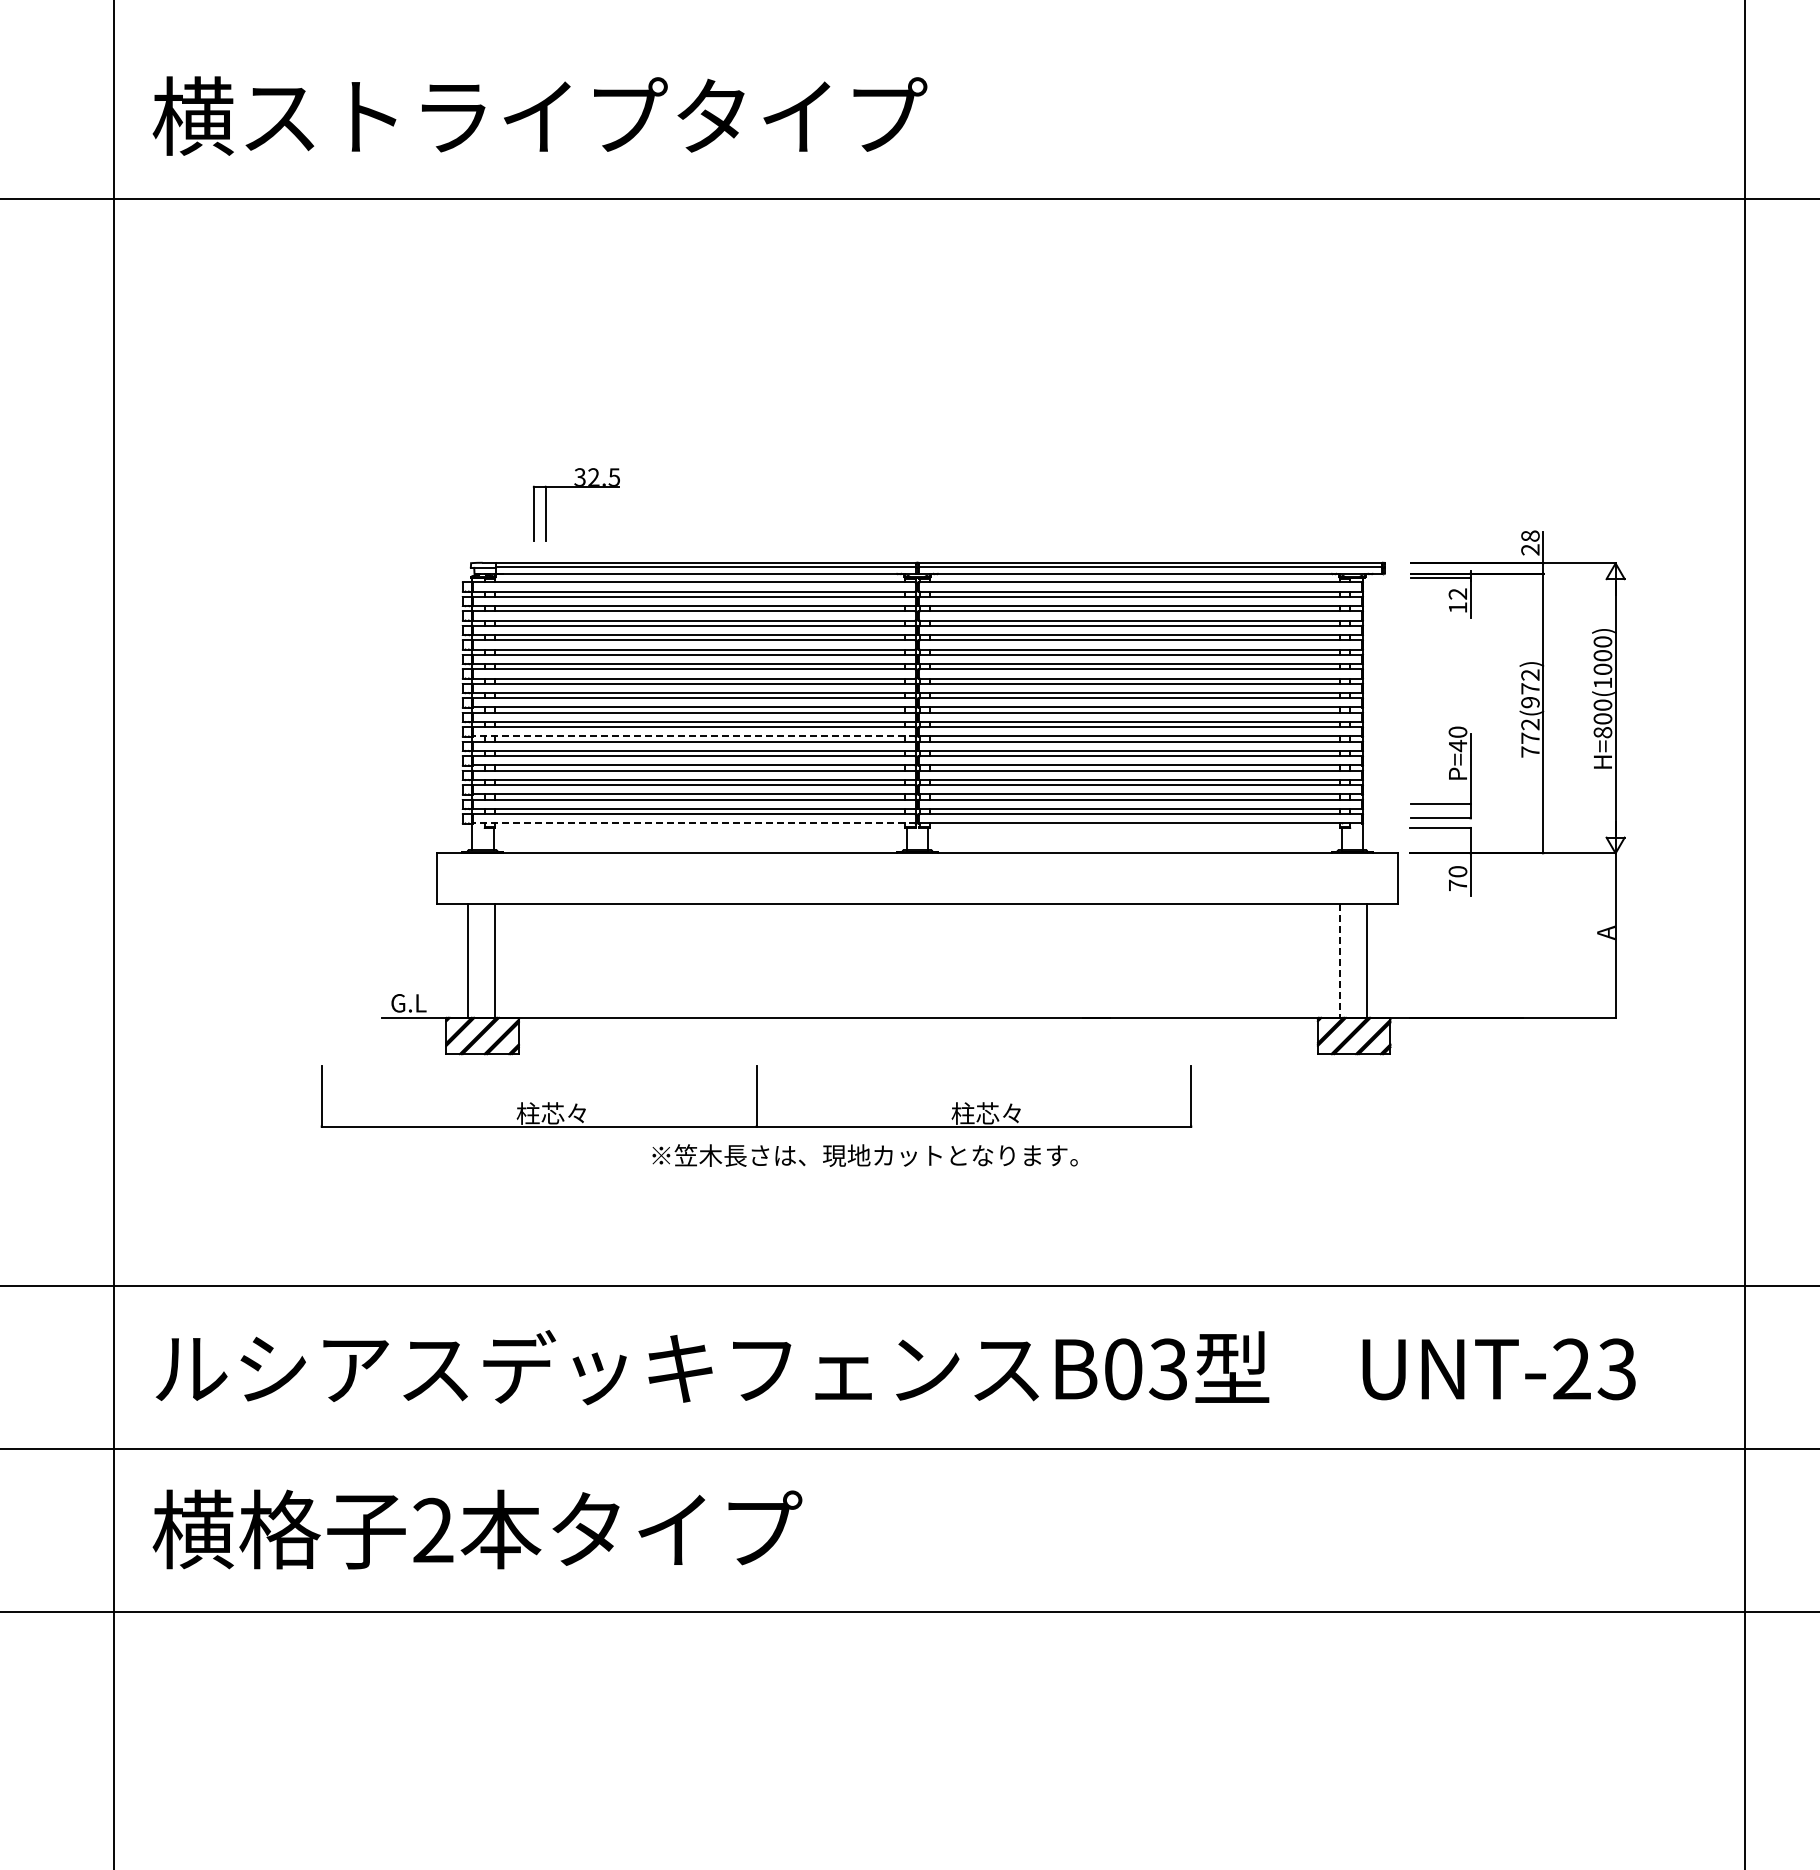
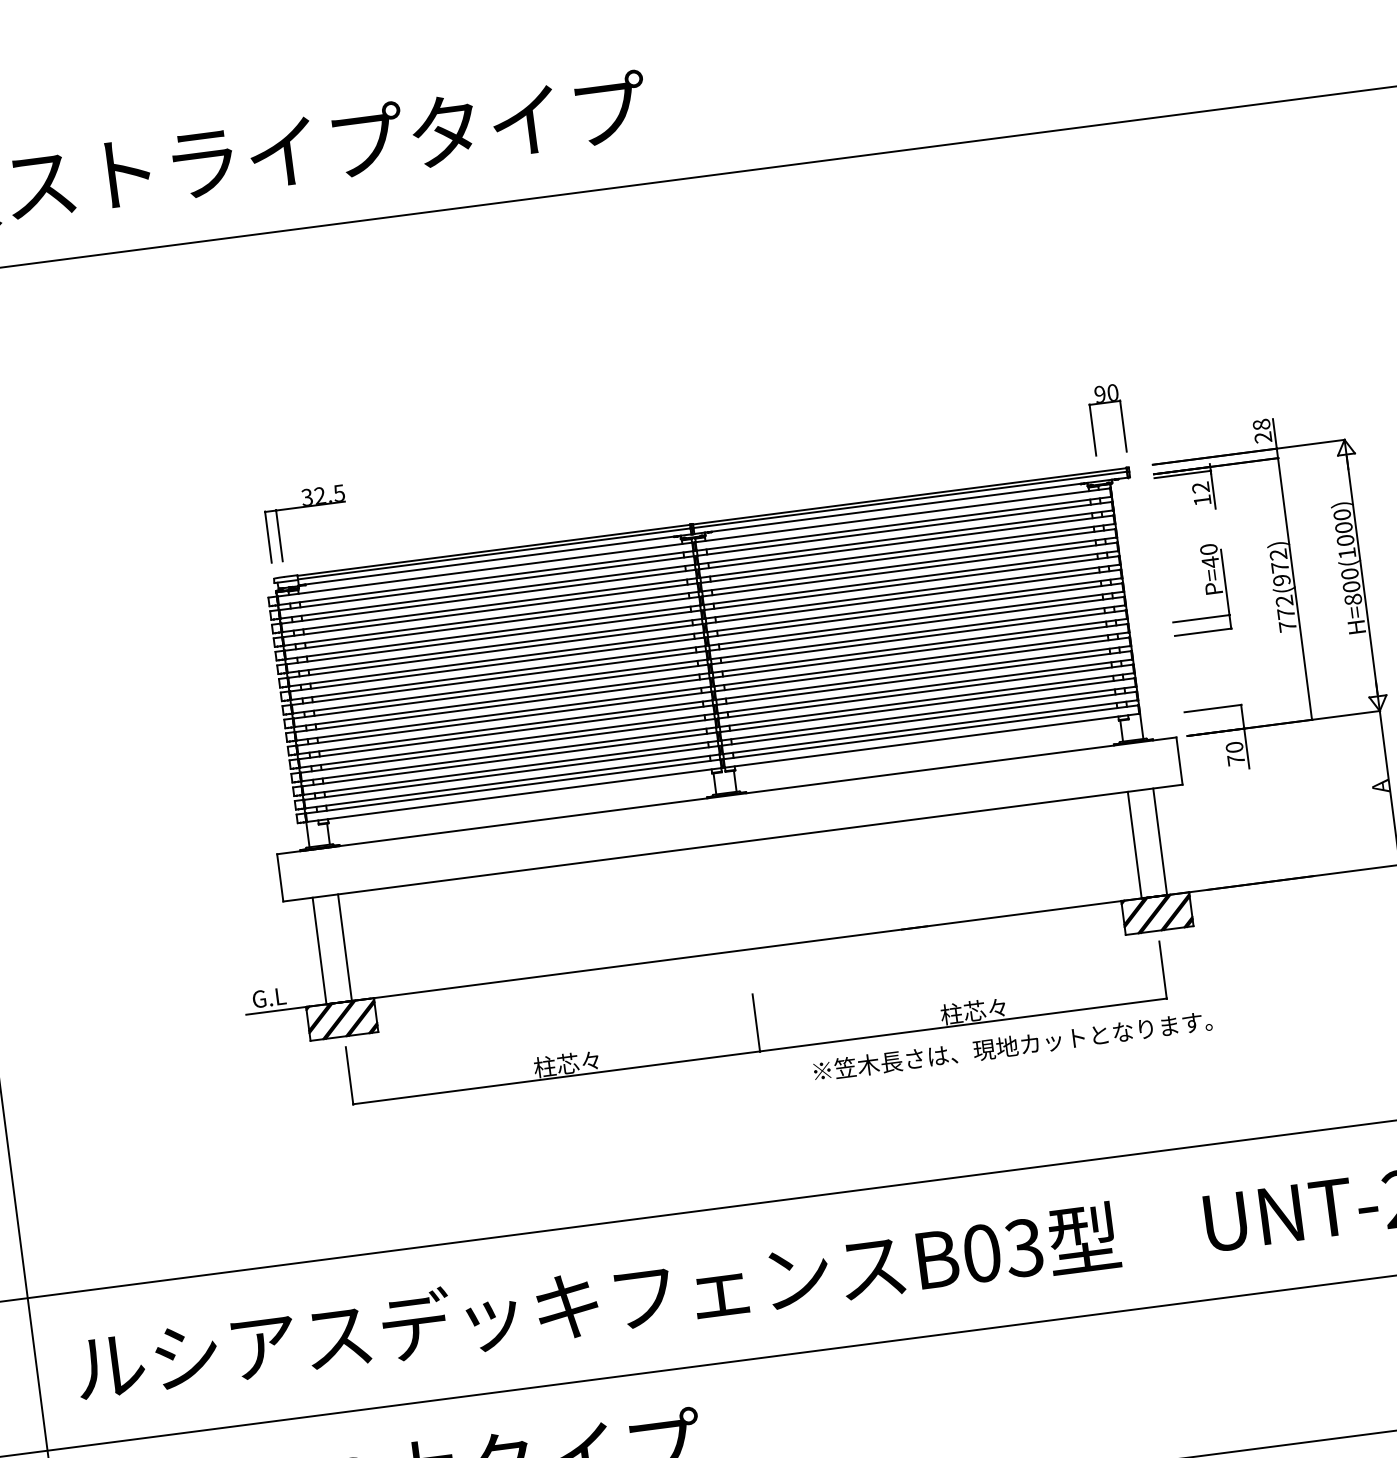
part: (576, 487) -> (305, 507), moved
part: (1352, 509) -> (1091, 421), added
line: (694, 736) -> (504, 713), dashed -> solid
part: (1449, 772) -> (1205, 588), moved
line: (694, 823) -> (514, 795), dashed -> solid
line: (1339, 960) -> (1134, 844), dashed -> solid
part: (756, 1096) -> (756, 1023), moved
text: (864, 1155) -> (1012, 1046), moved

